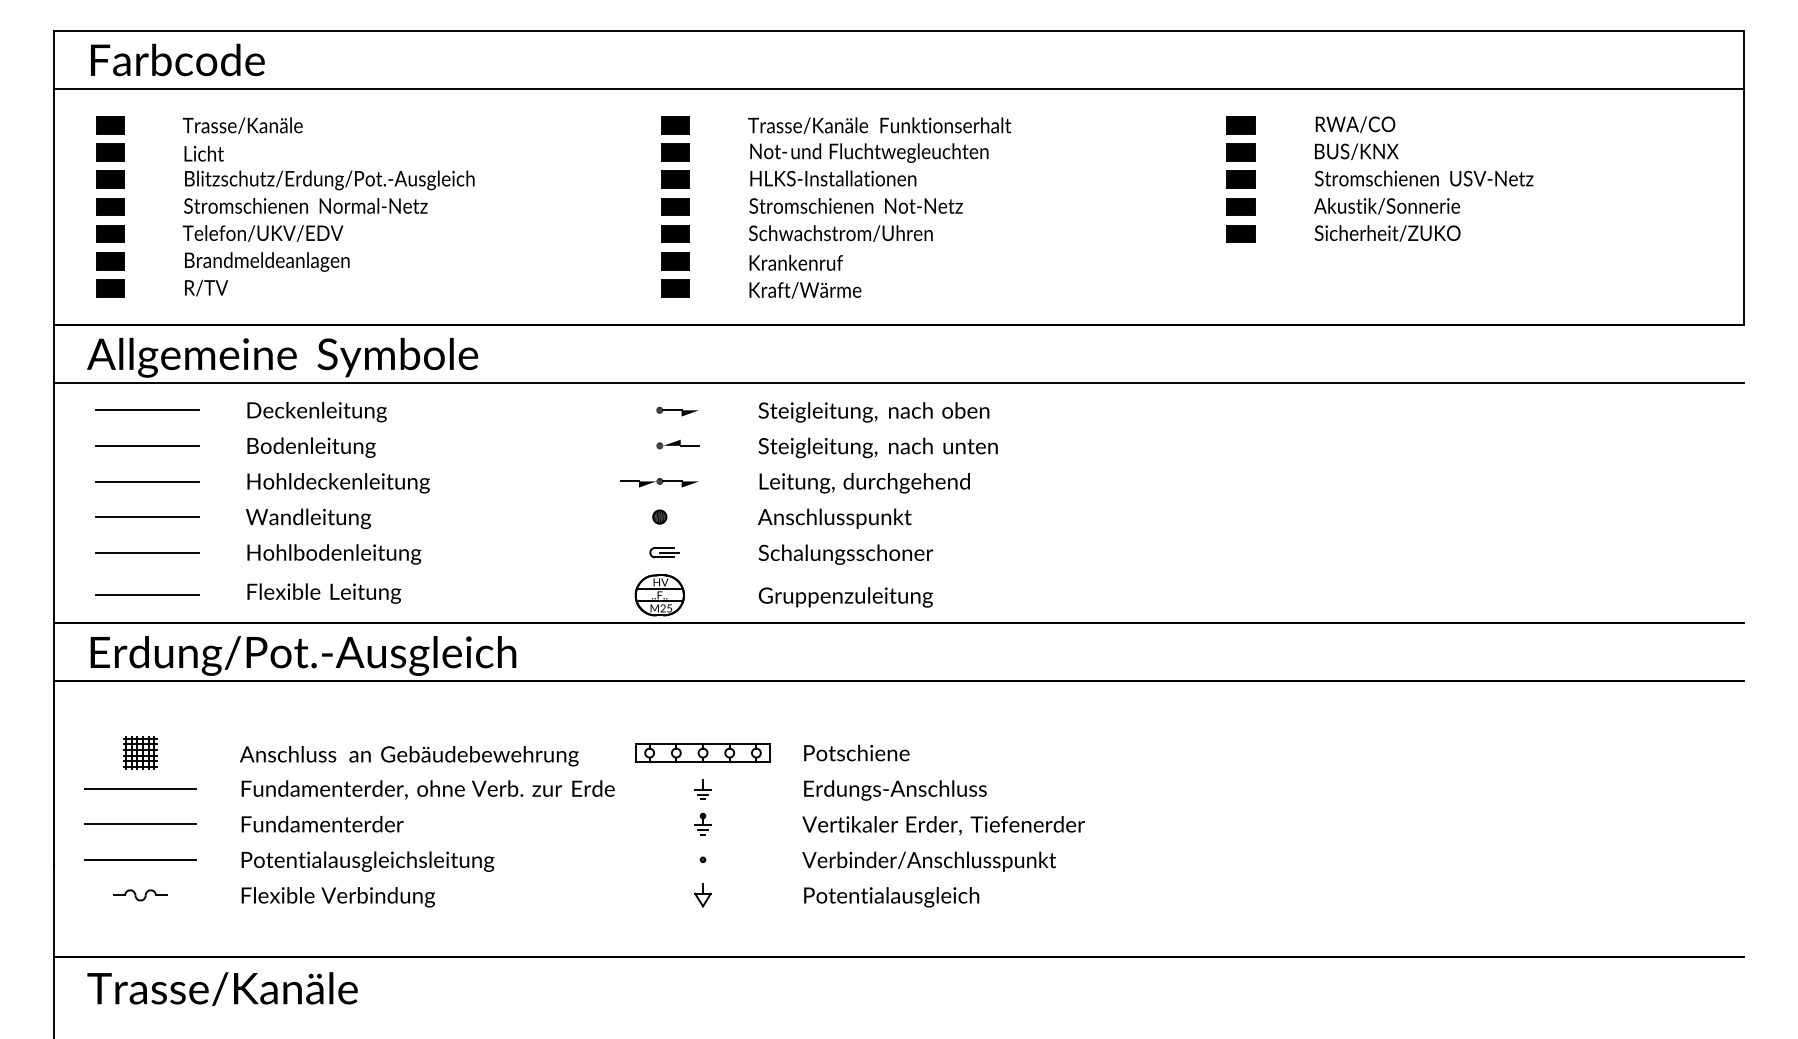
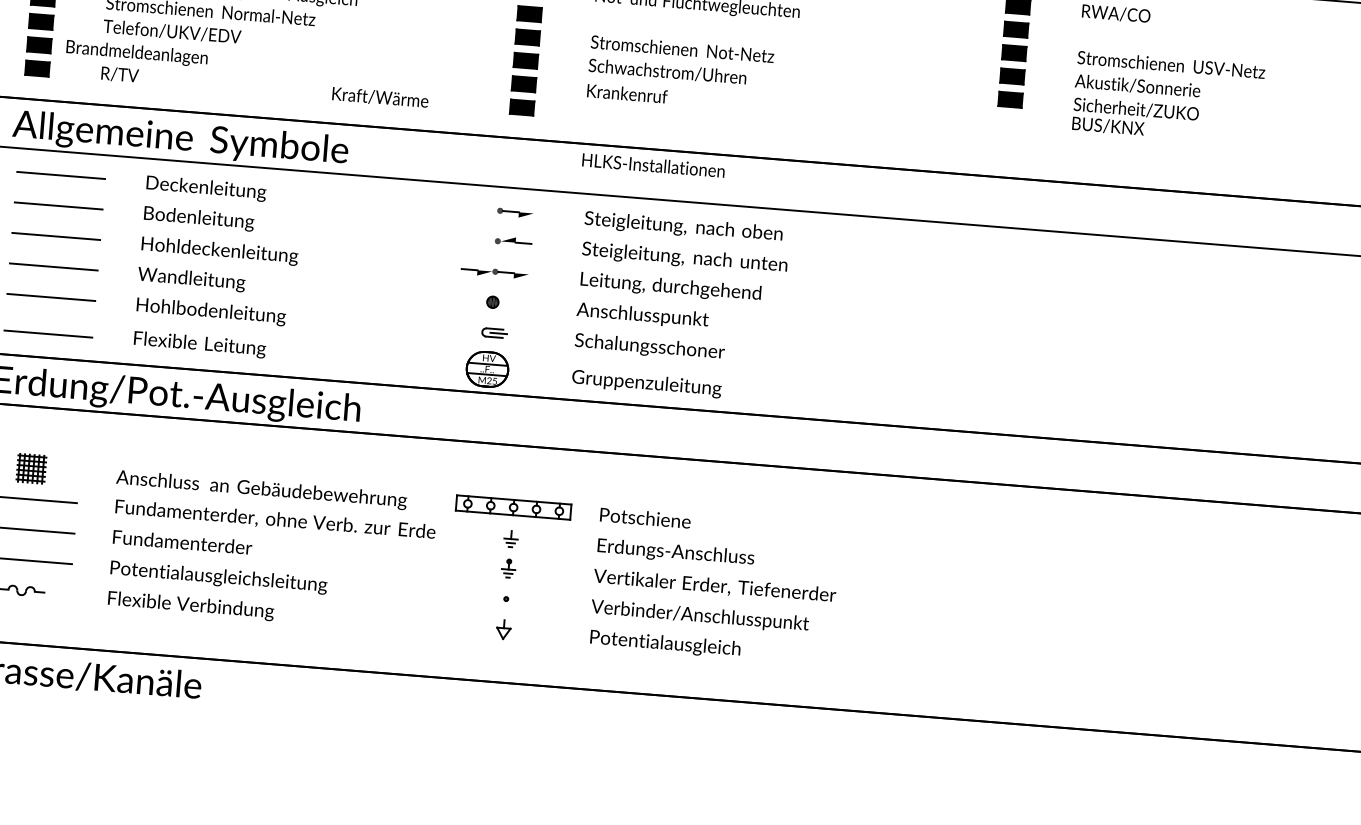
text: (1356, 151) -> (1108, 126), moved
text: (833, 178) -> (653, 165), moved
text: (267, 261) -> (137, 53), moved
text: (805, 290) -> (380, 97), moved

